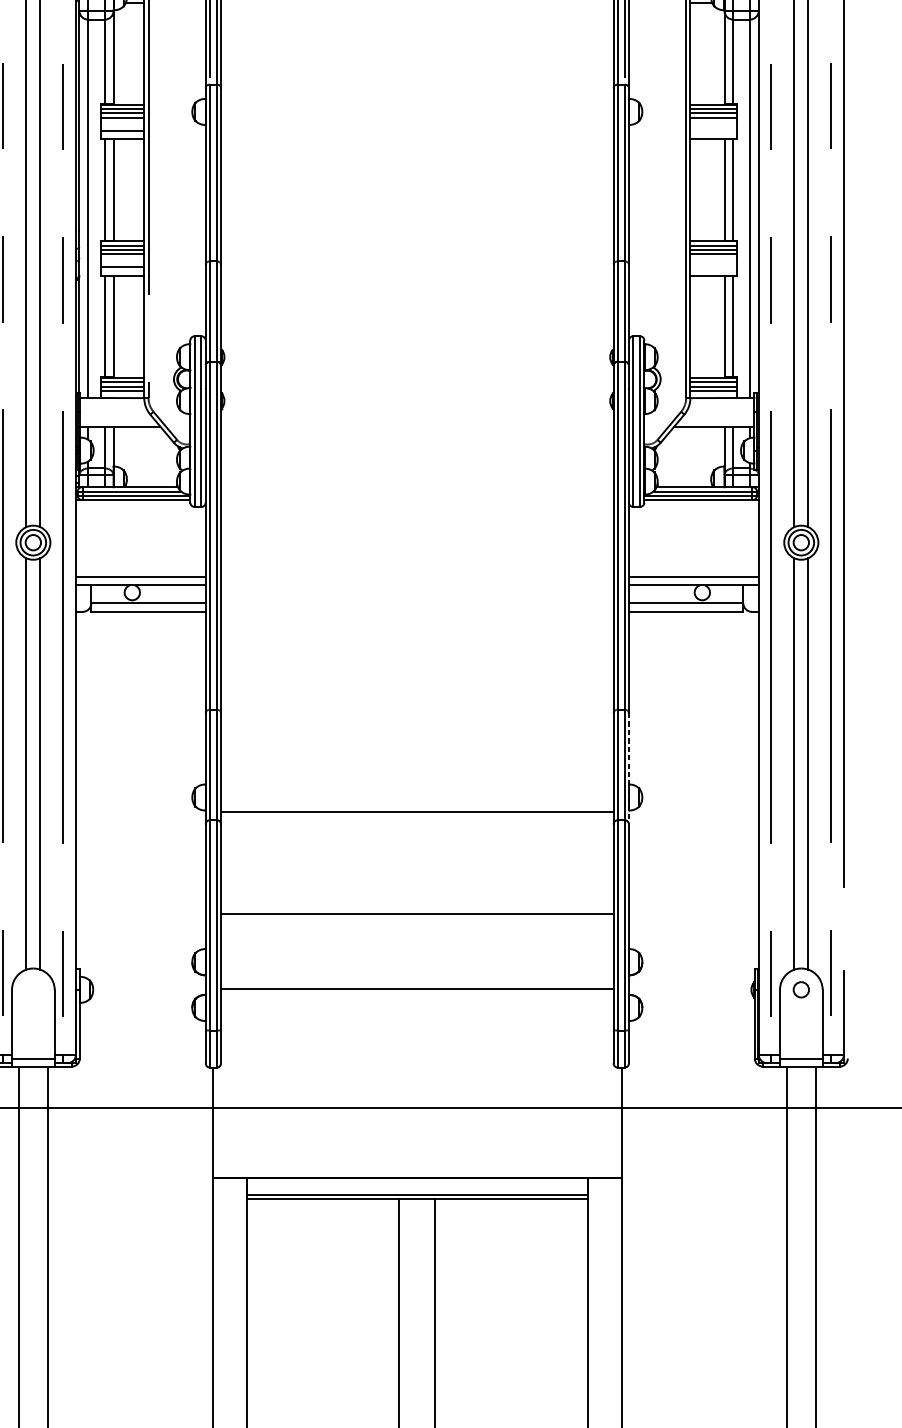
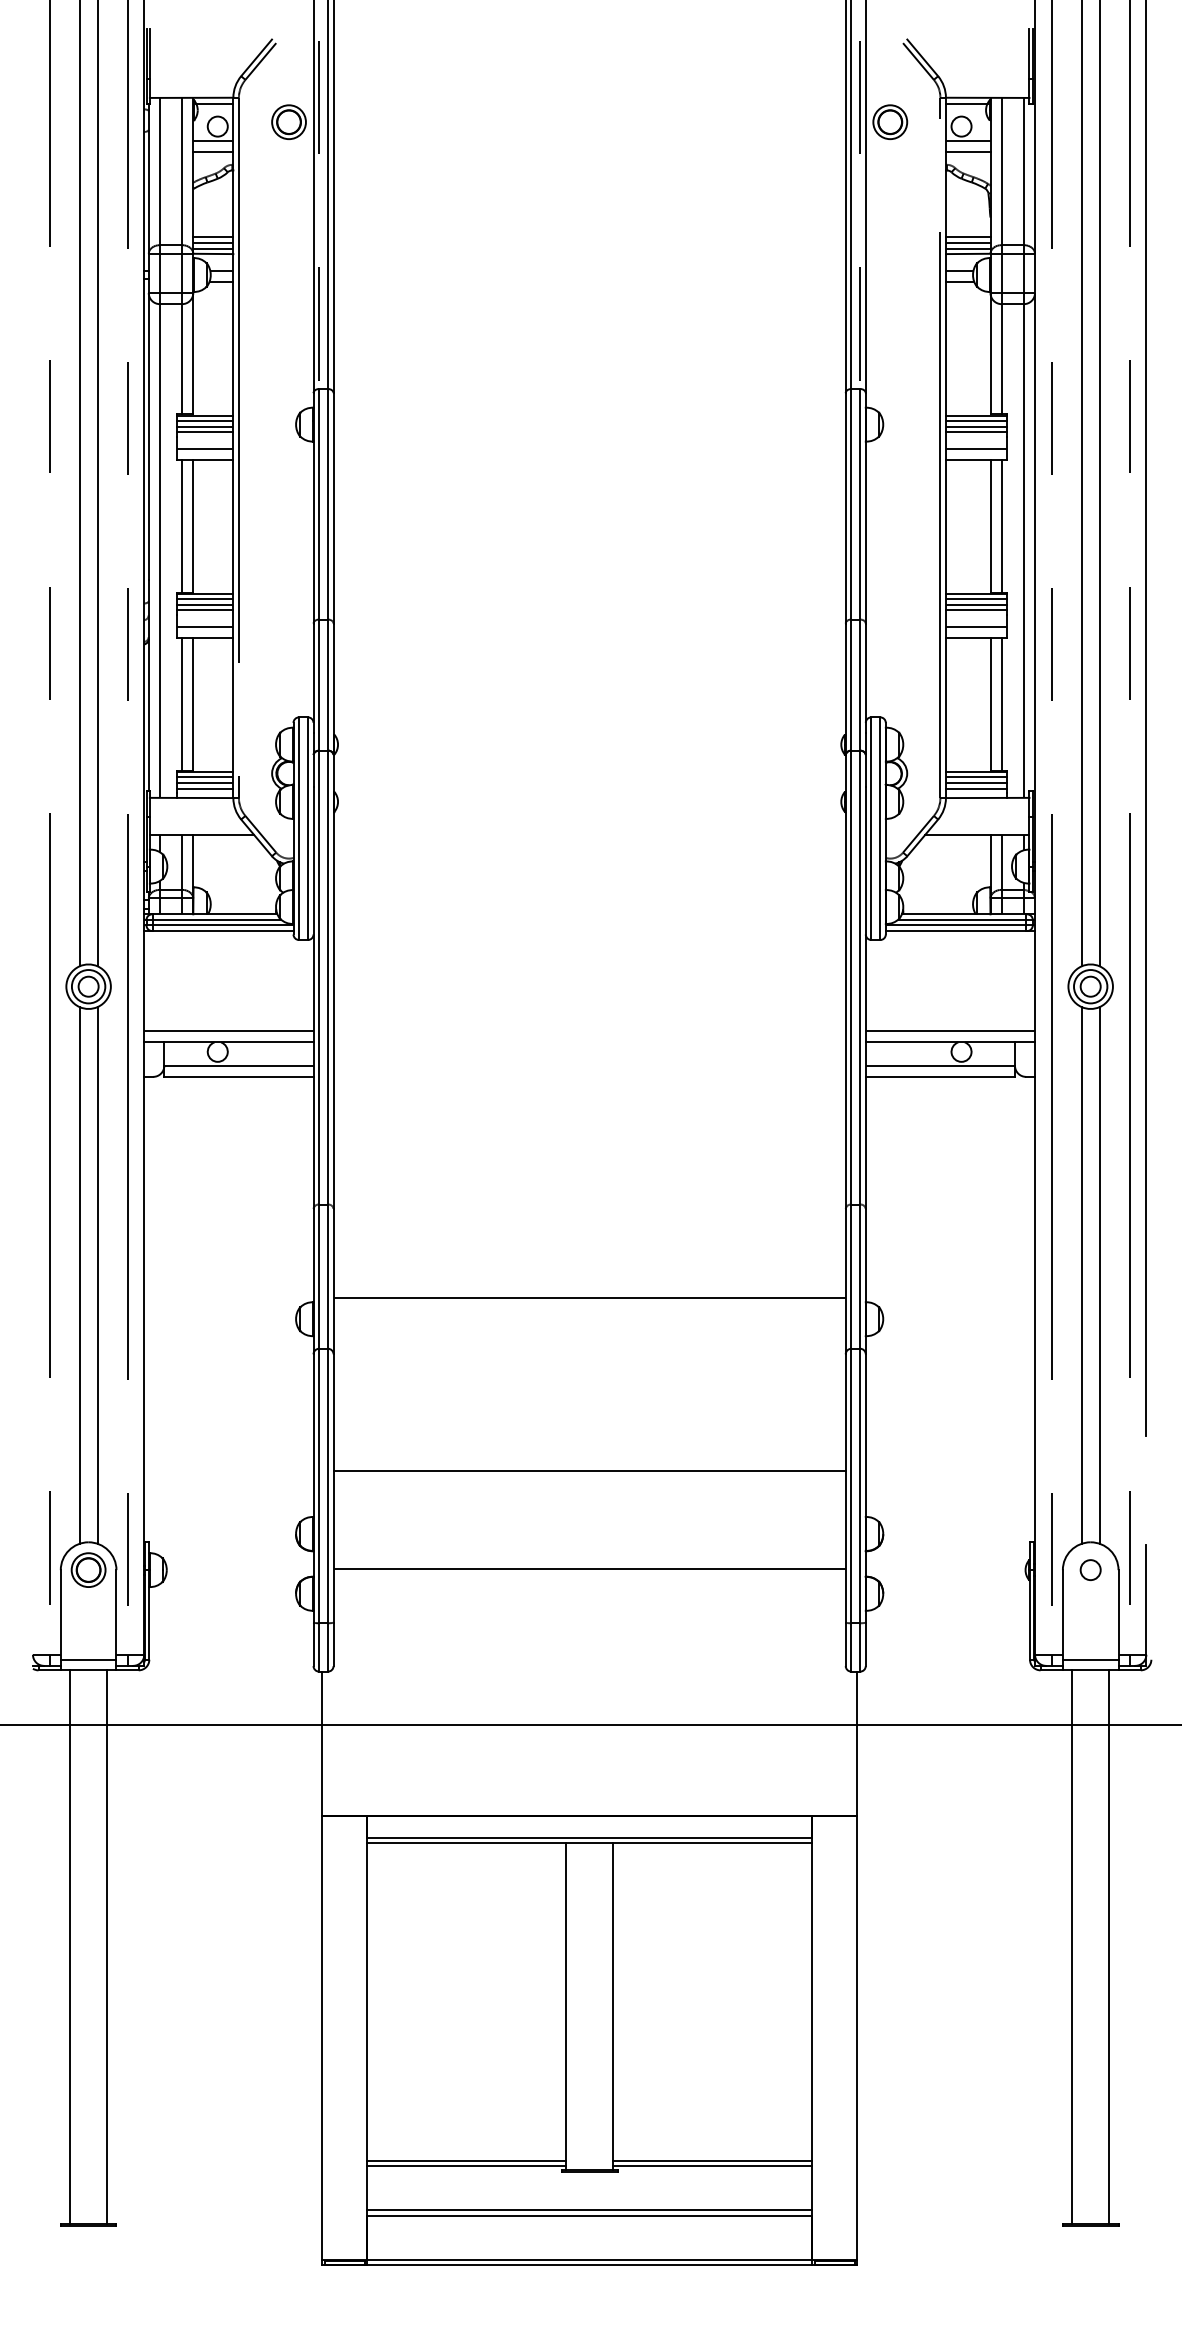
line: (713, 130) -> (976, 448), added
line: (713, 267) -> (976, 627), added
line: (628, 768) -> (865, 1281), dashed -> solid
line: (417, 812) -> (589, 1298), moved
part: (33, 989) -> (88, 1569), added

